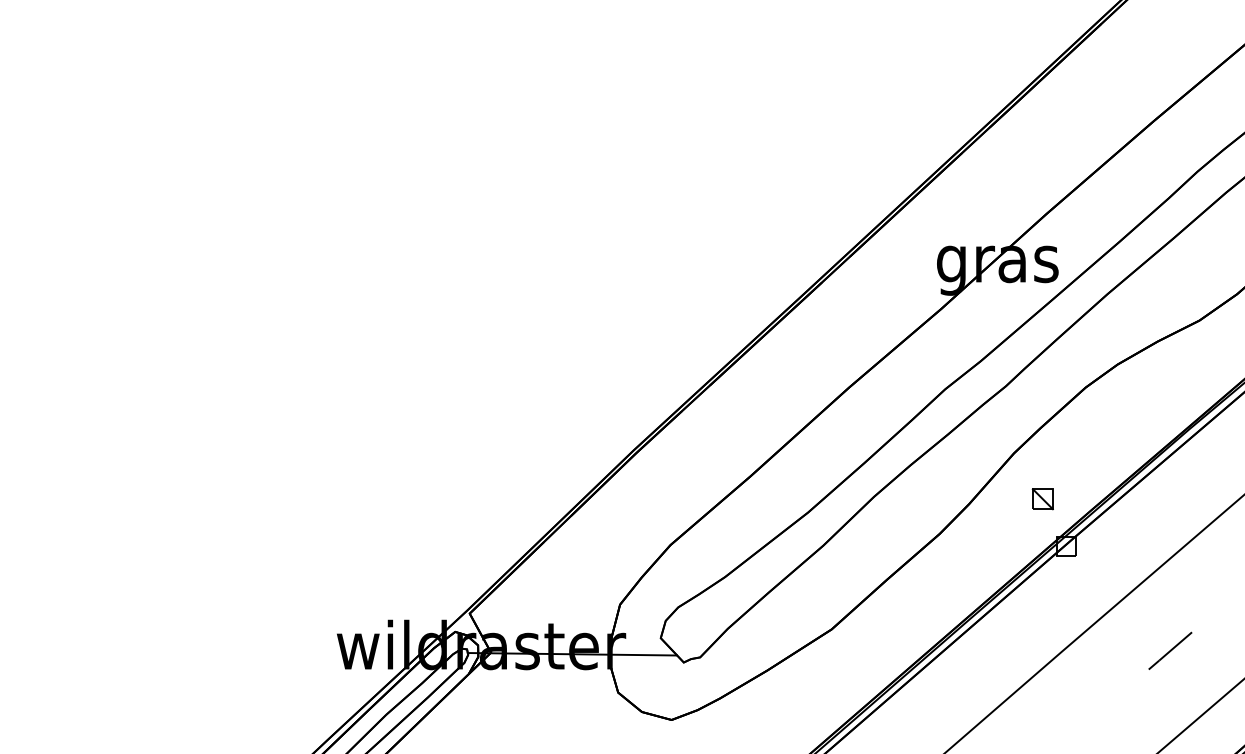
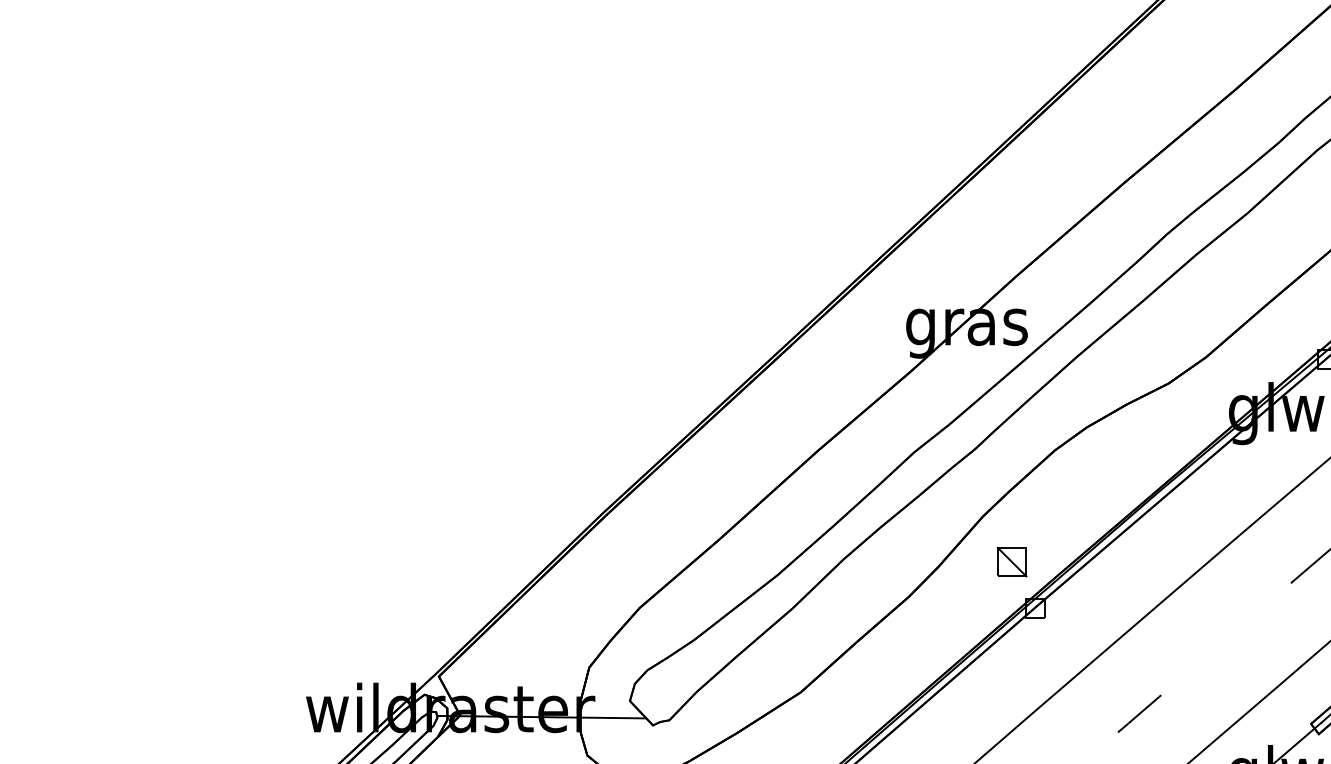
part: (1042, 498) -> (1011, 561), size x1.43

